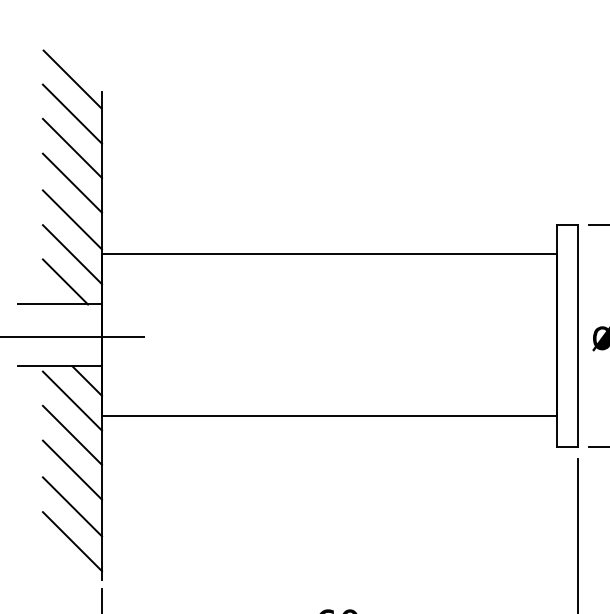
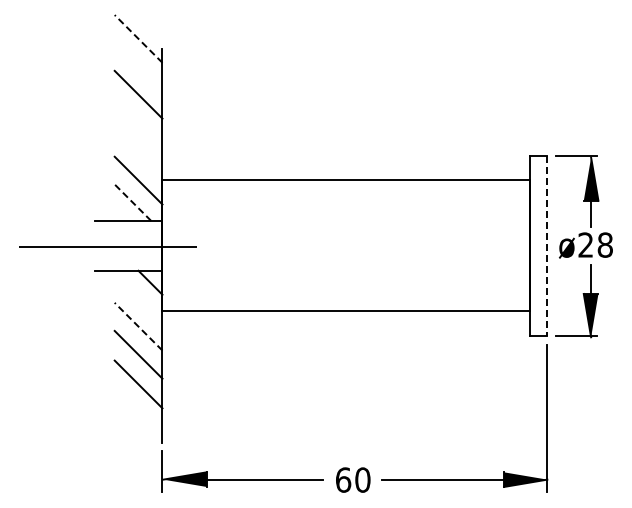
line: (72, 78) -> (138, 38), solid -> dashed
line: (72, 113) -> (138, 66), removed
line: (72, 182) -> (138, 122), removed
line: (72, 219) -> (138, 152), removed
line: (64, 281) -> (132, 202), solid -> dashed
line: (578, 336) -> (547, 246), solid -> dashed
line: (72, 400) -> (138, 298), removed
line: (72, 435) -> (138, 326), solid -> dashed
line: (72, 541) -> (138, 412), removed

